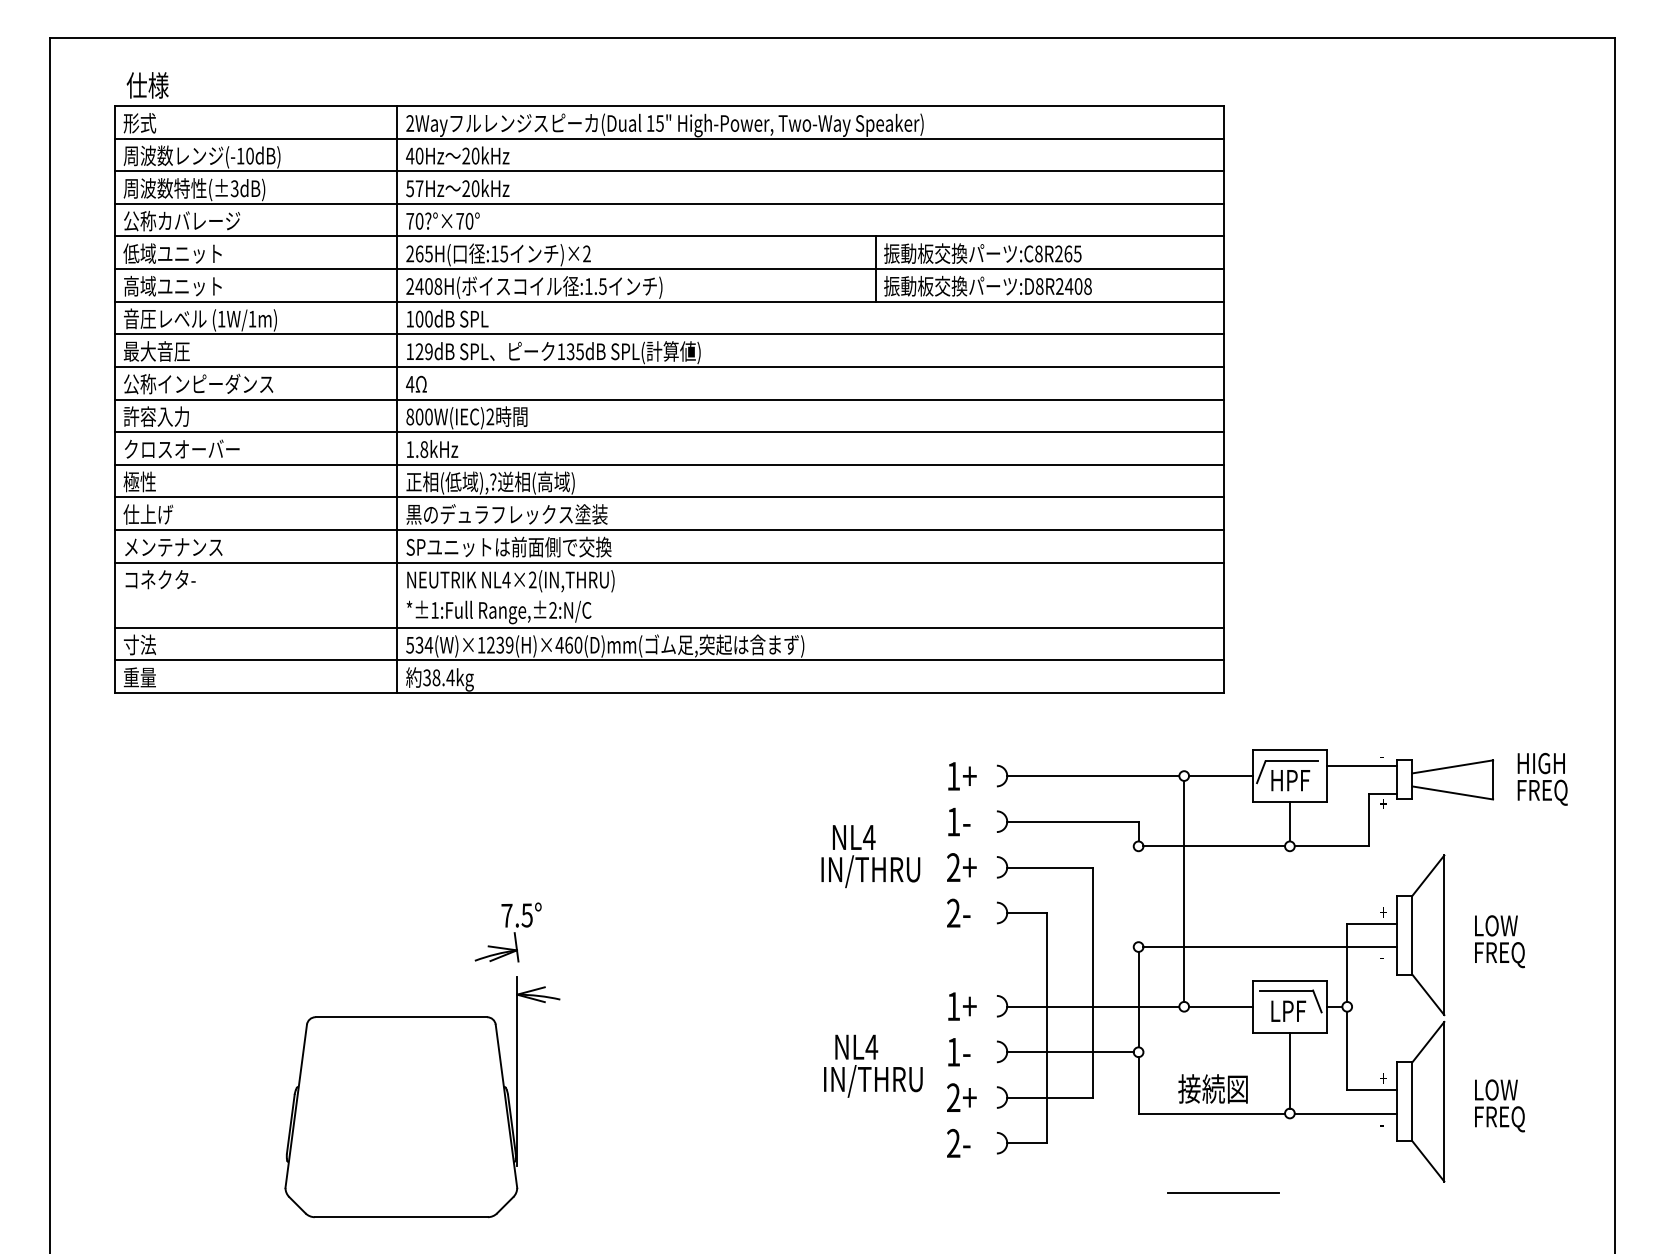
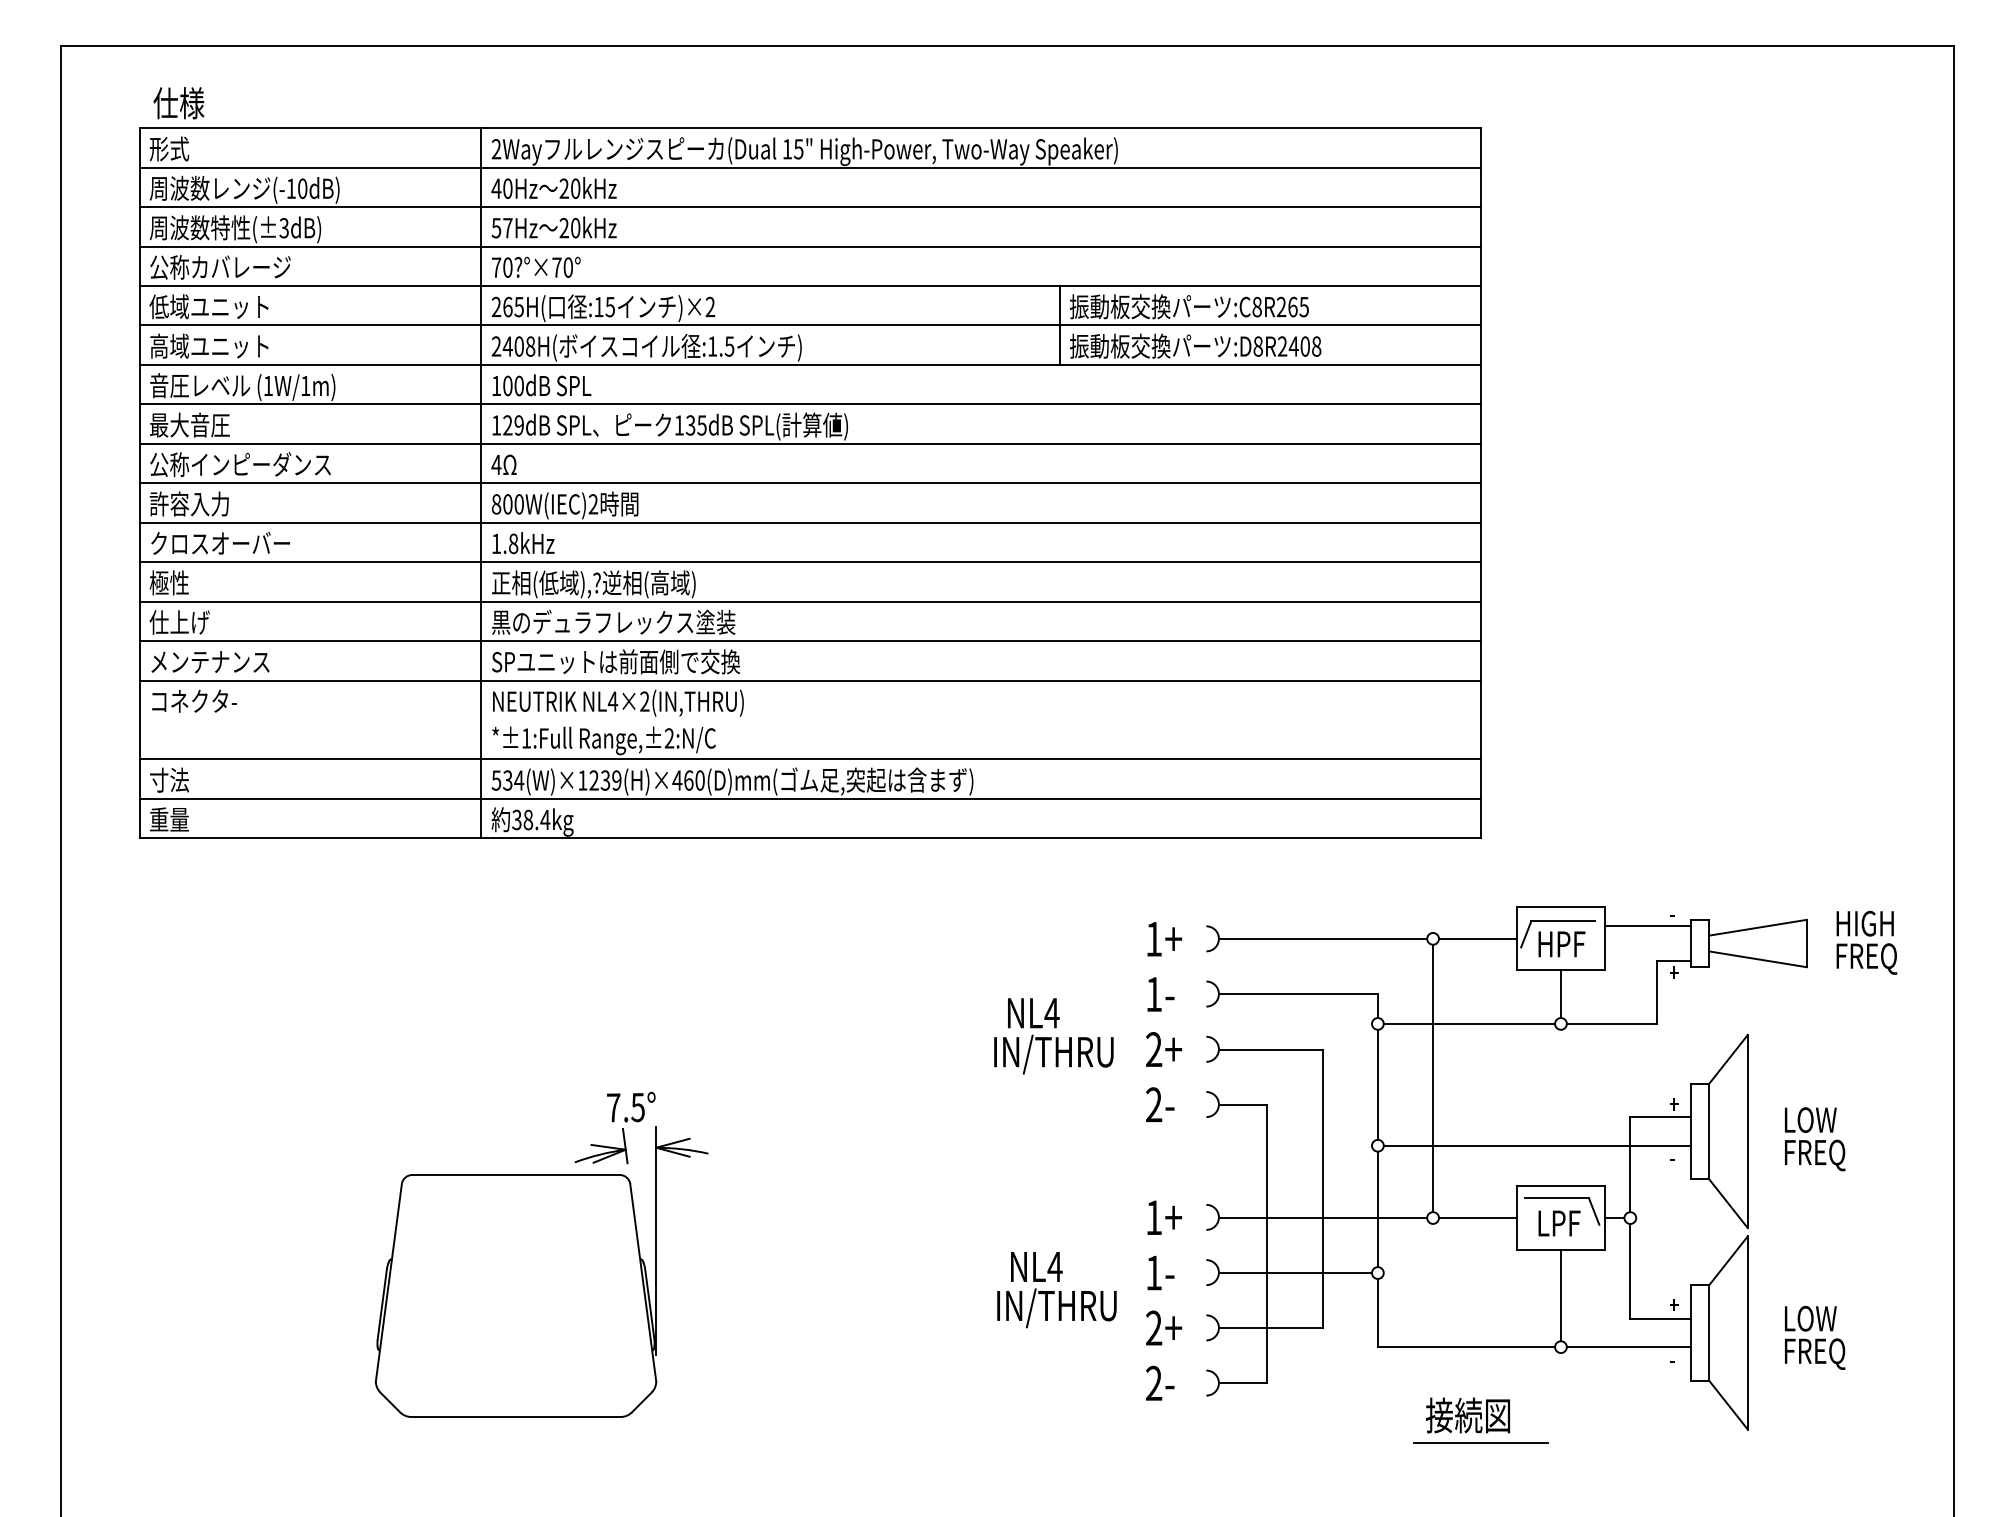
line: (1138, 896) -> (1377, 1084), added
text: (1212, 1088) -> (1467, 1414), moved
part: (422, 1097) -> (541, 1272), moved

